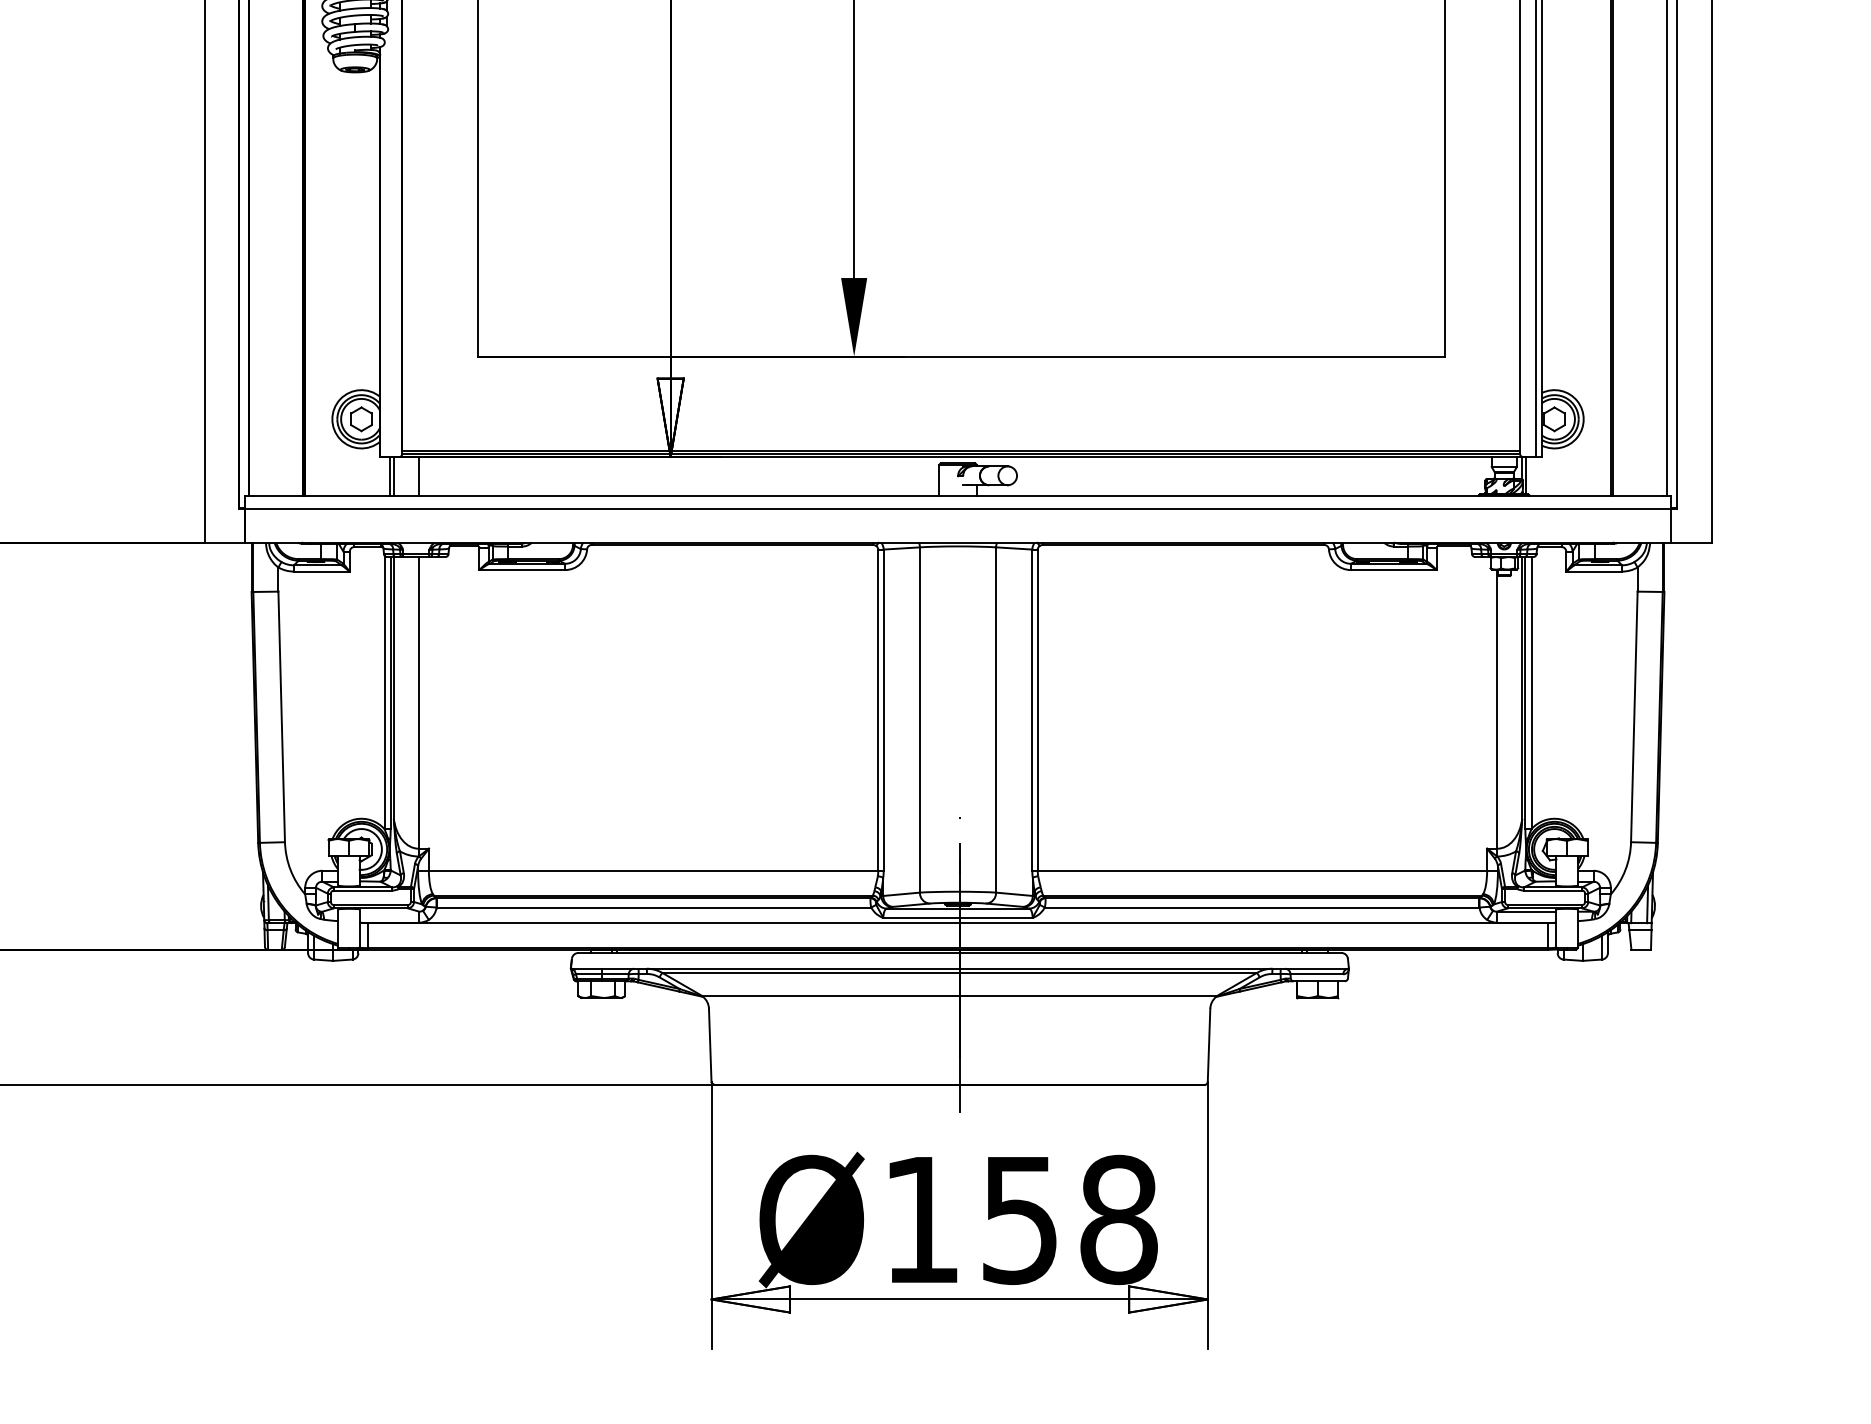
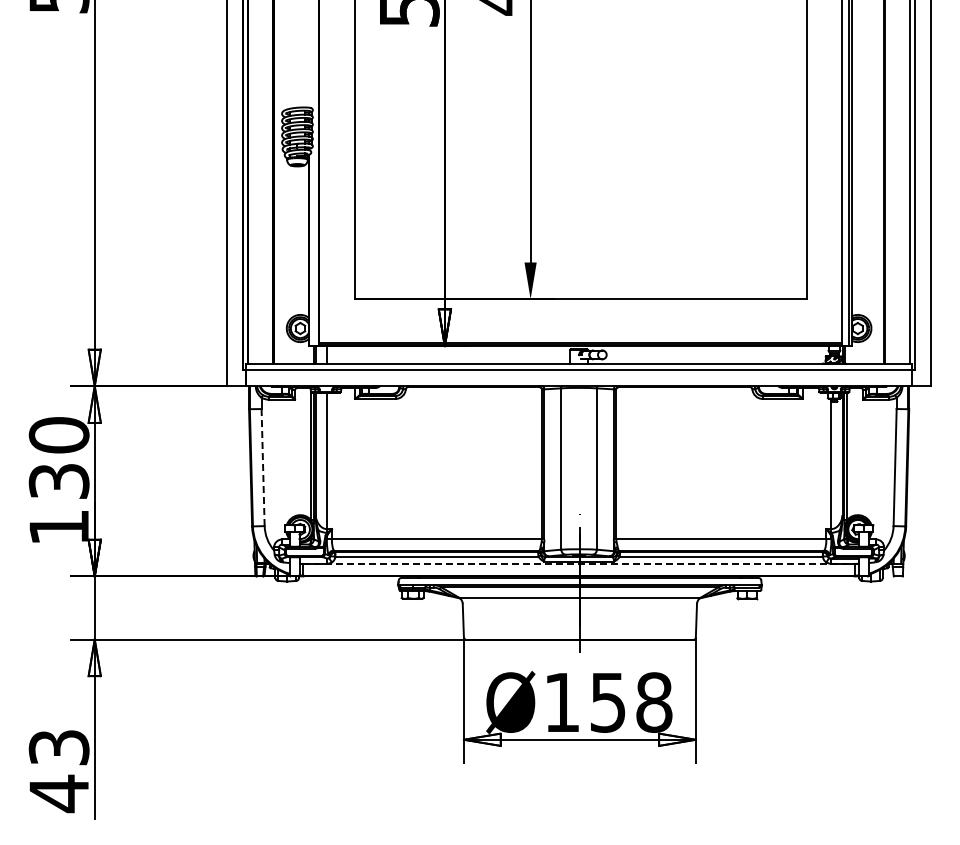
line: (282, 716) -> (263, 467), solid -> dashed
line: (958, 922) -> (579, 563), solid -> dashed

